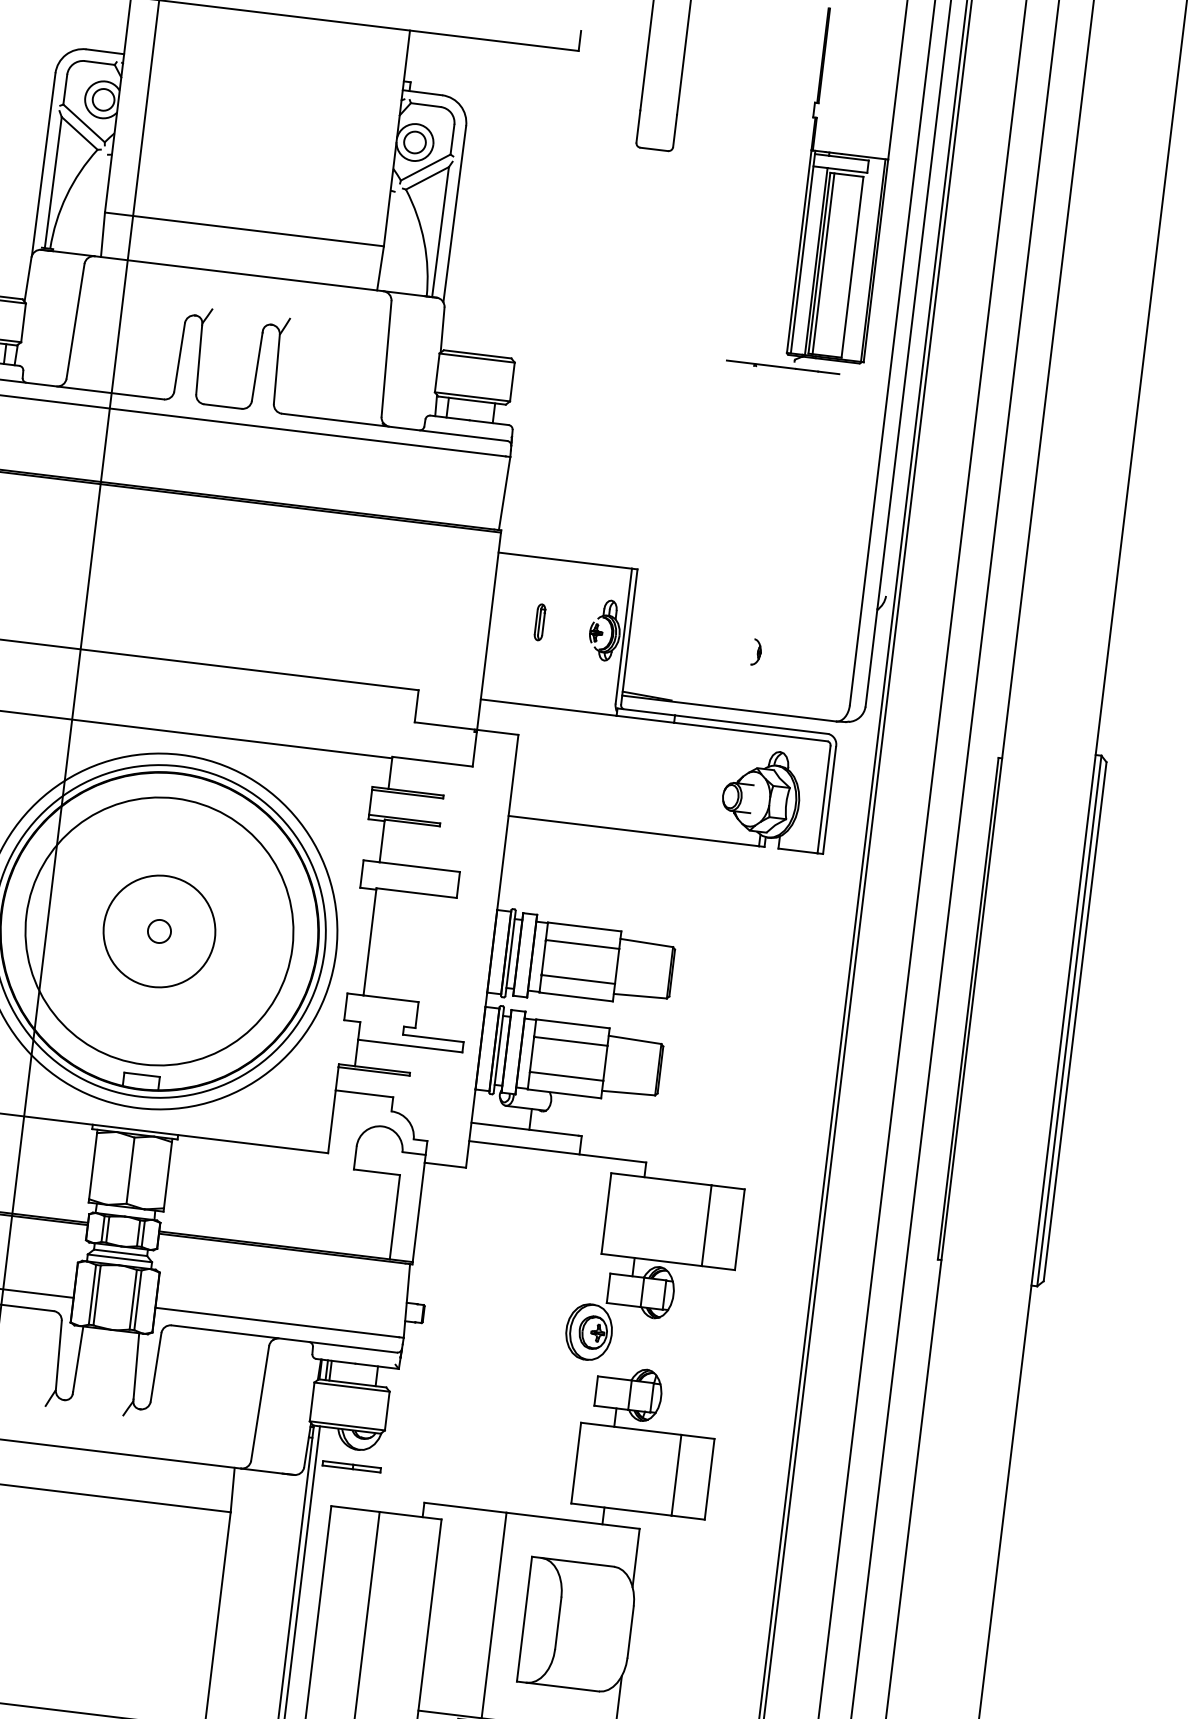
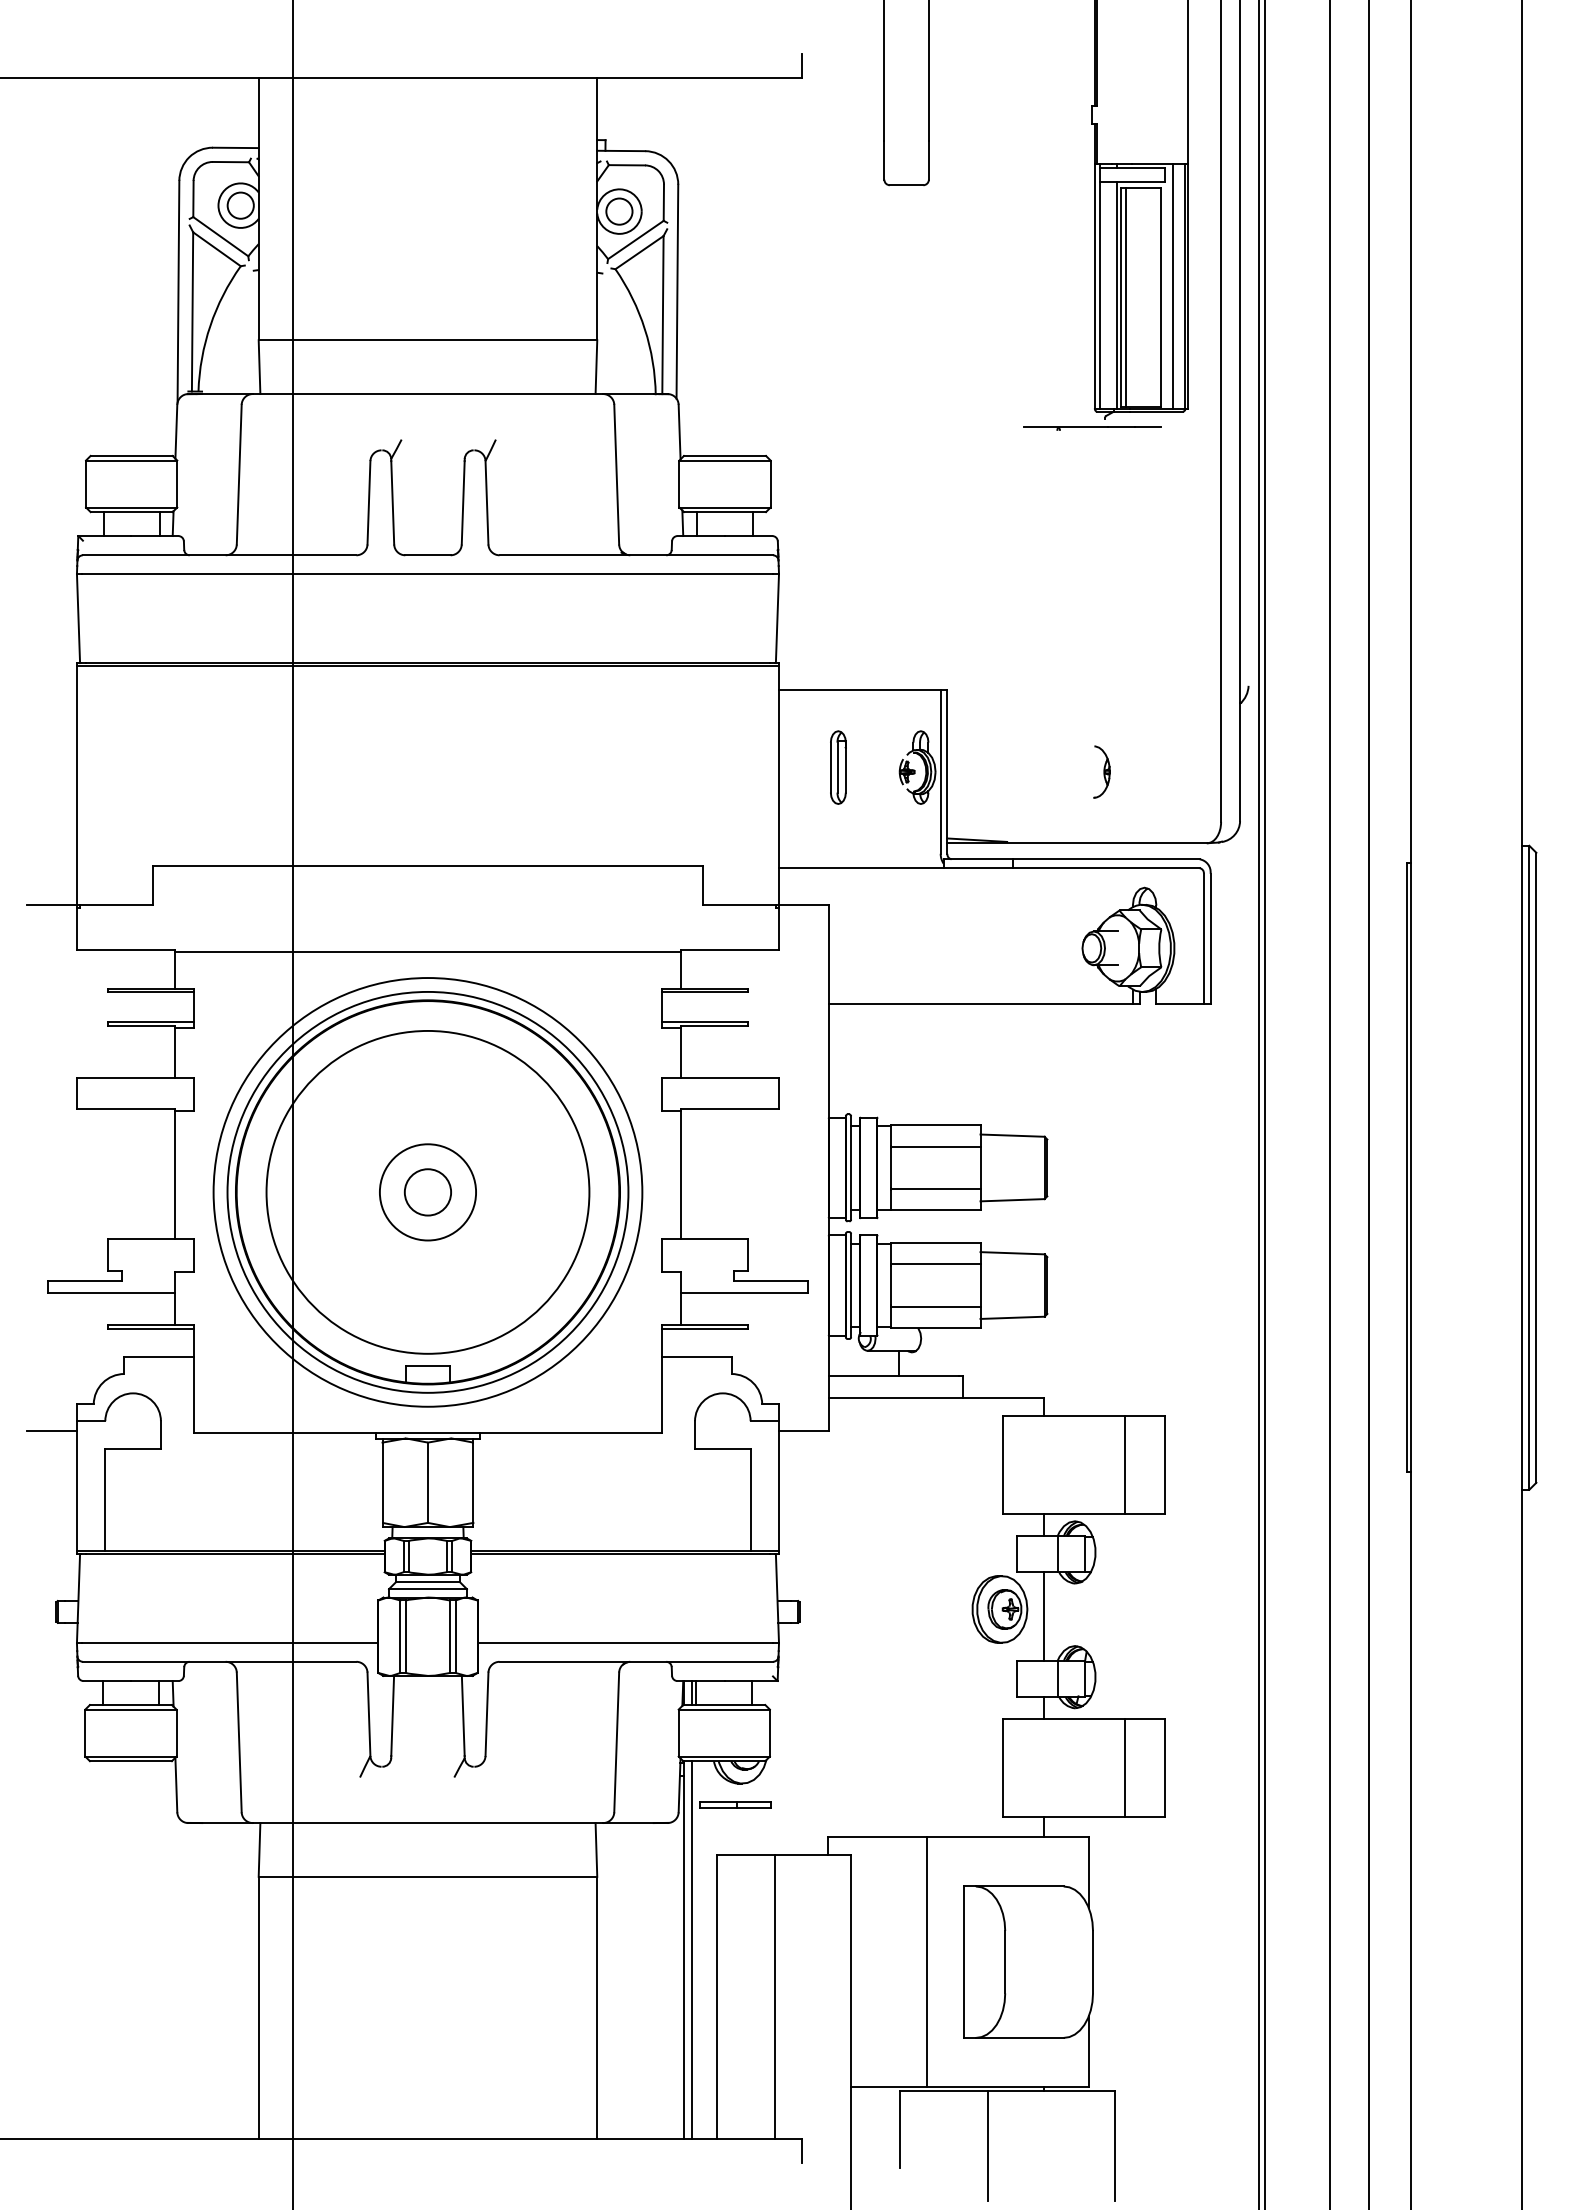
line: (864, 259) -> (1173, 286), added
part: (540, 622) -> (838, 767), size x1.67
part: (756, 651) -> (1101, 771), size x1.67
circle: (159, 931) -> (427, 1192), size x0.71
circle: (159, 931) -> (427, 1192), size x1.67
line: (624, 1342) -> (1043, 1616), added

